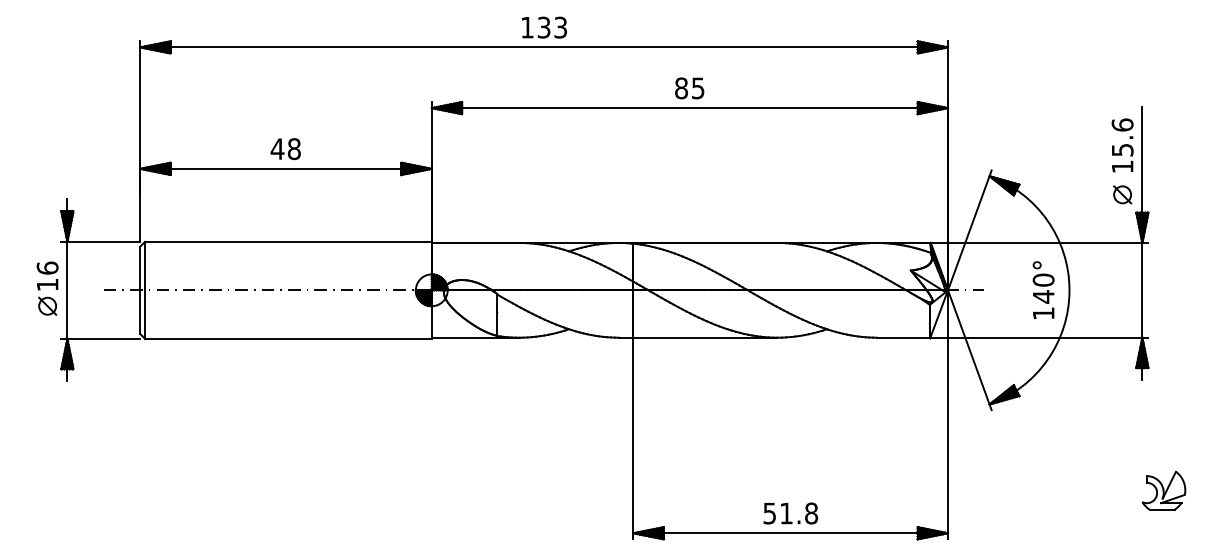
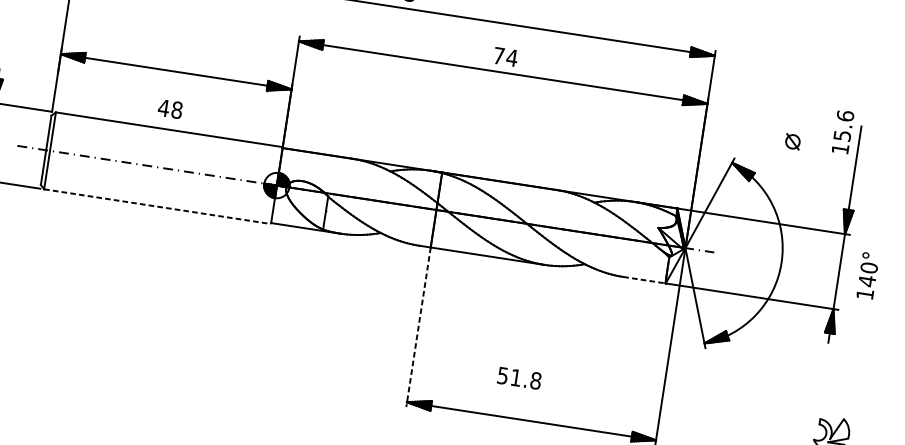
text: (690, 88) -> (506, 57), 85 -> 74
text: (1122, 145) -> (842, 132), moved
text: (285, 149) -> (170, 109), moved
part: (1122, 194) -> (792, 141), moved
text: (1043, 289) -> (867, 275), moved
line: (903, 337) -> (644, 280), solid -> dashed
line: (288, 338) -> (157, 206), solid -> dashed
line: (633, 438) -> (418, 327), solid -> dashed
text: (790, 513) -> (519, 378), moved

